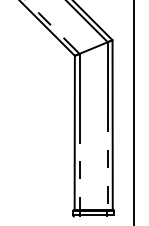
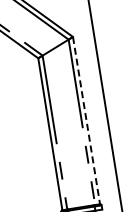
line: (112, 124) -> (86, 120), solid -> dashed

